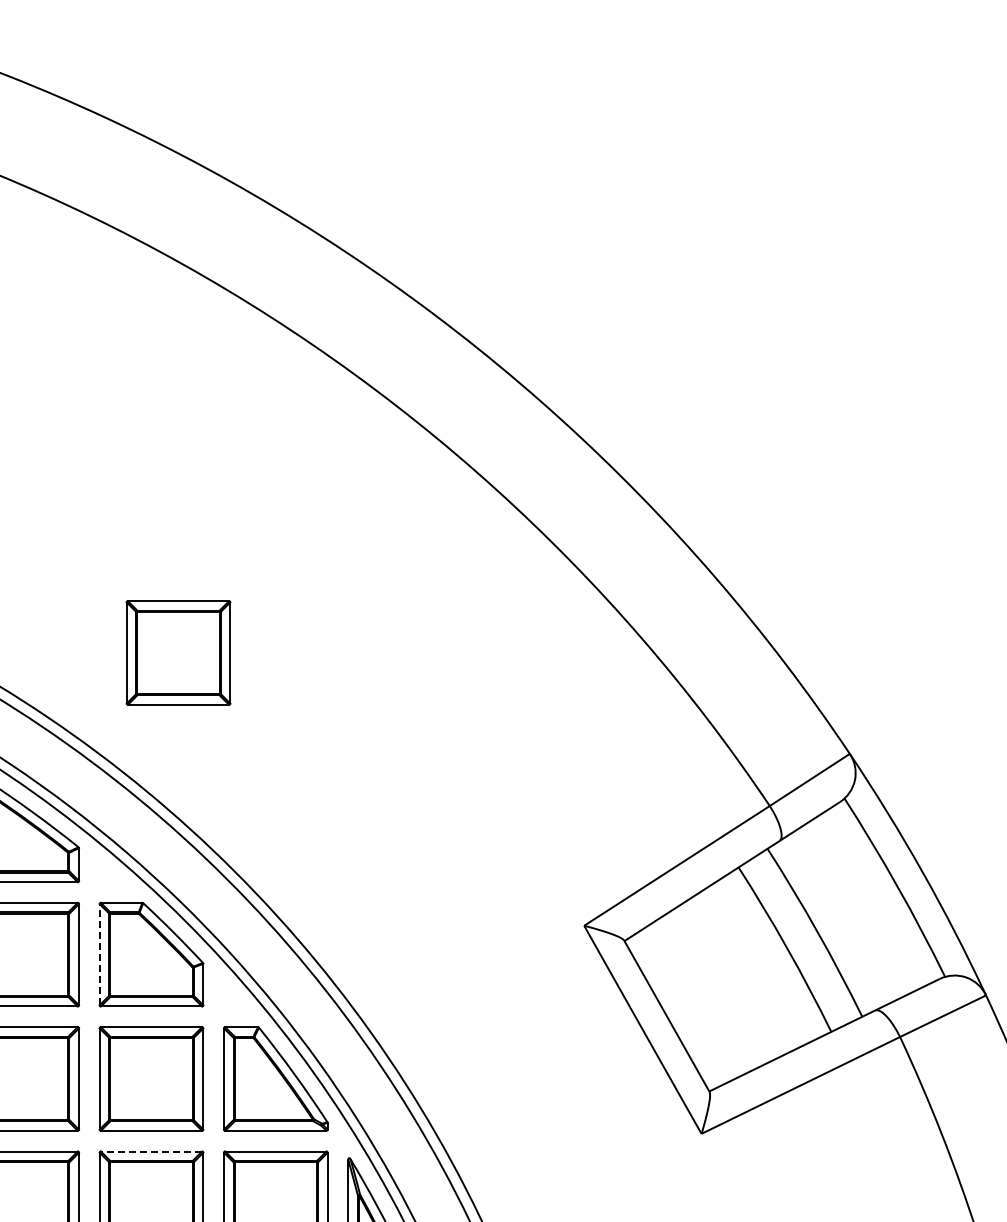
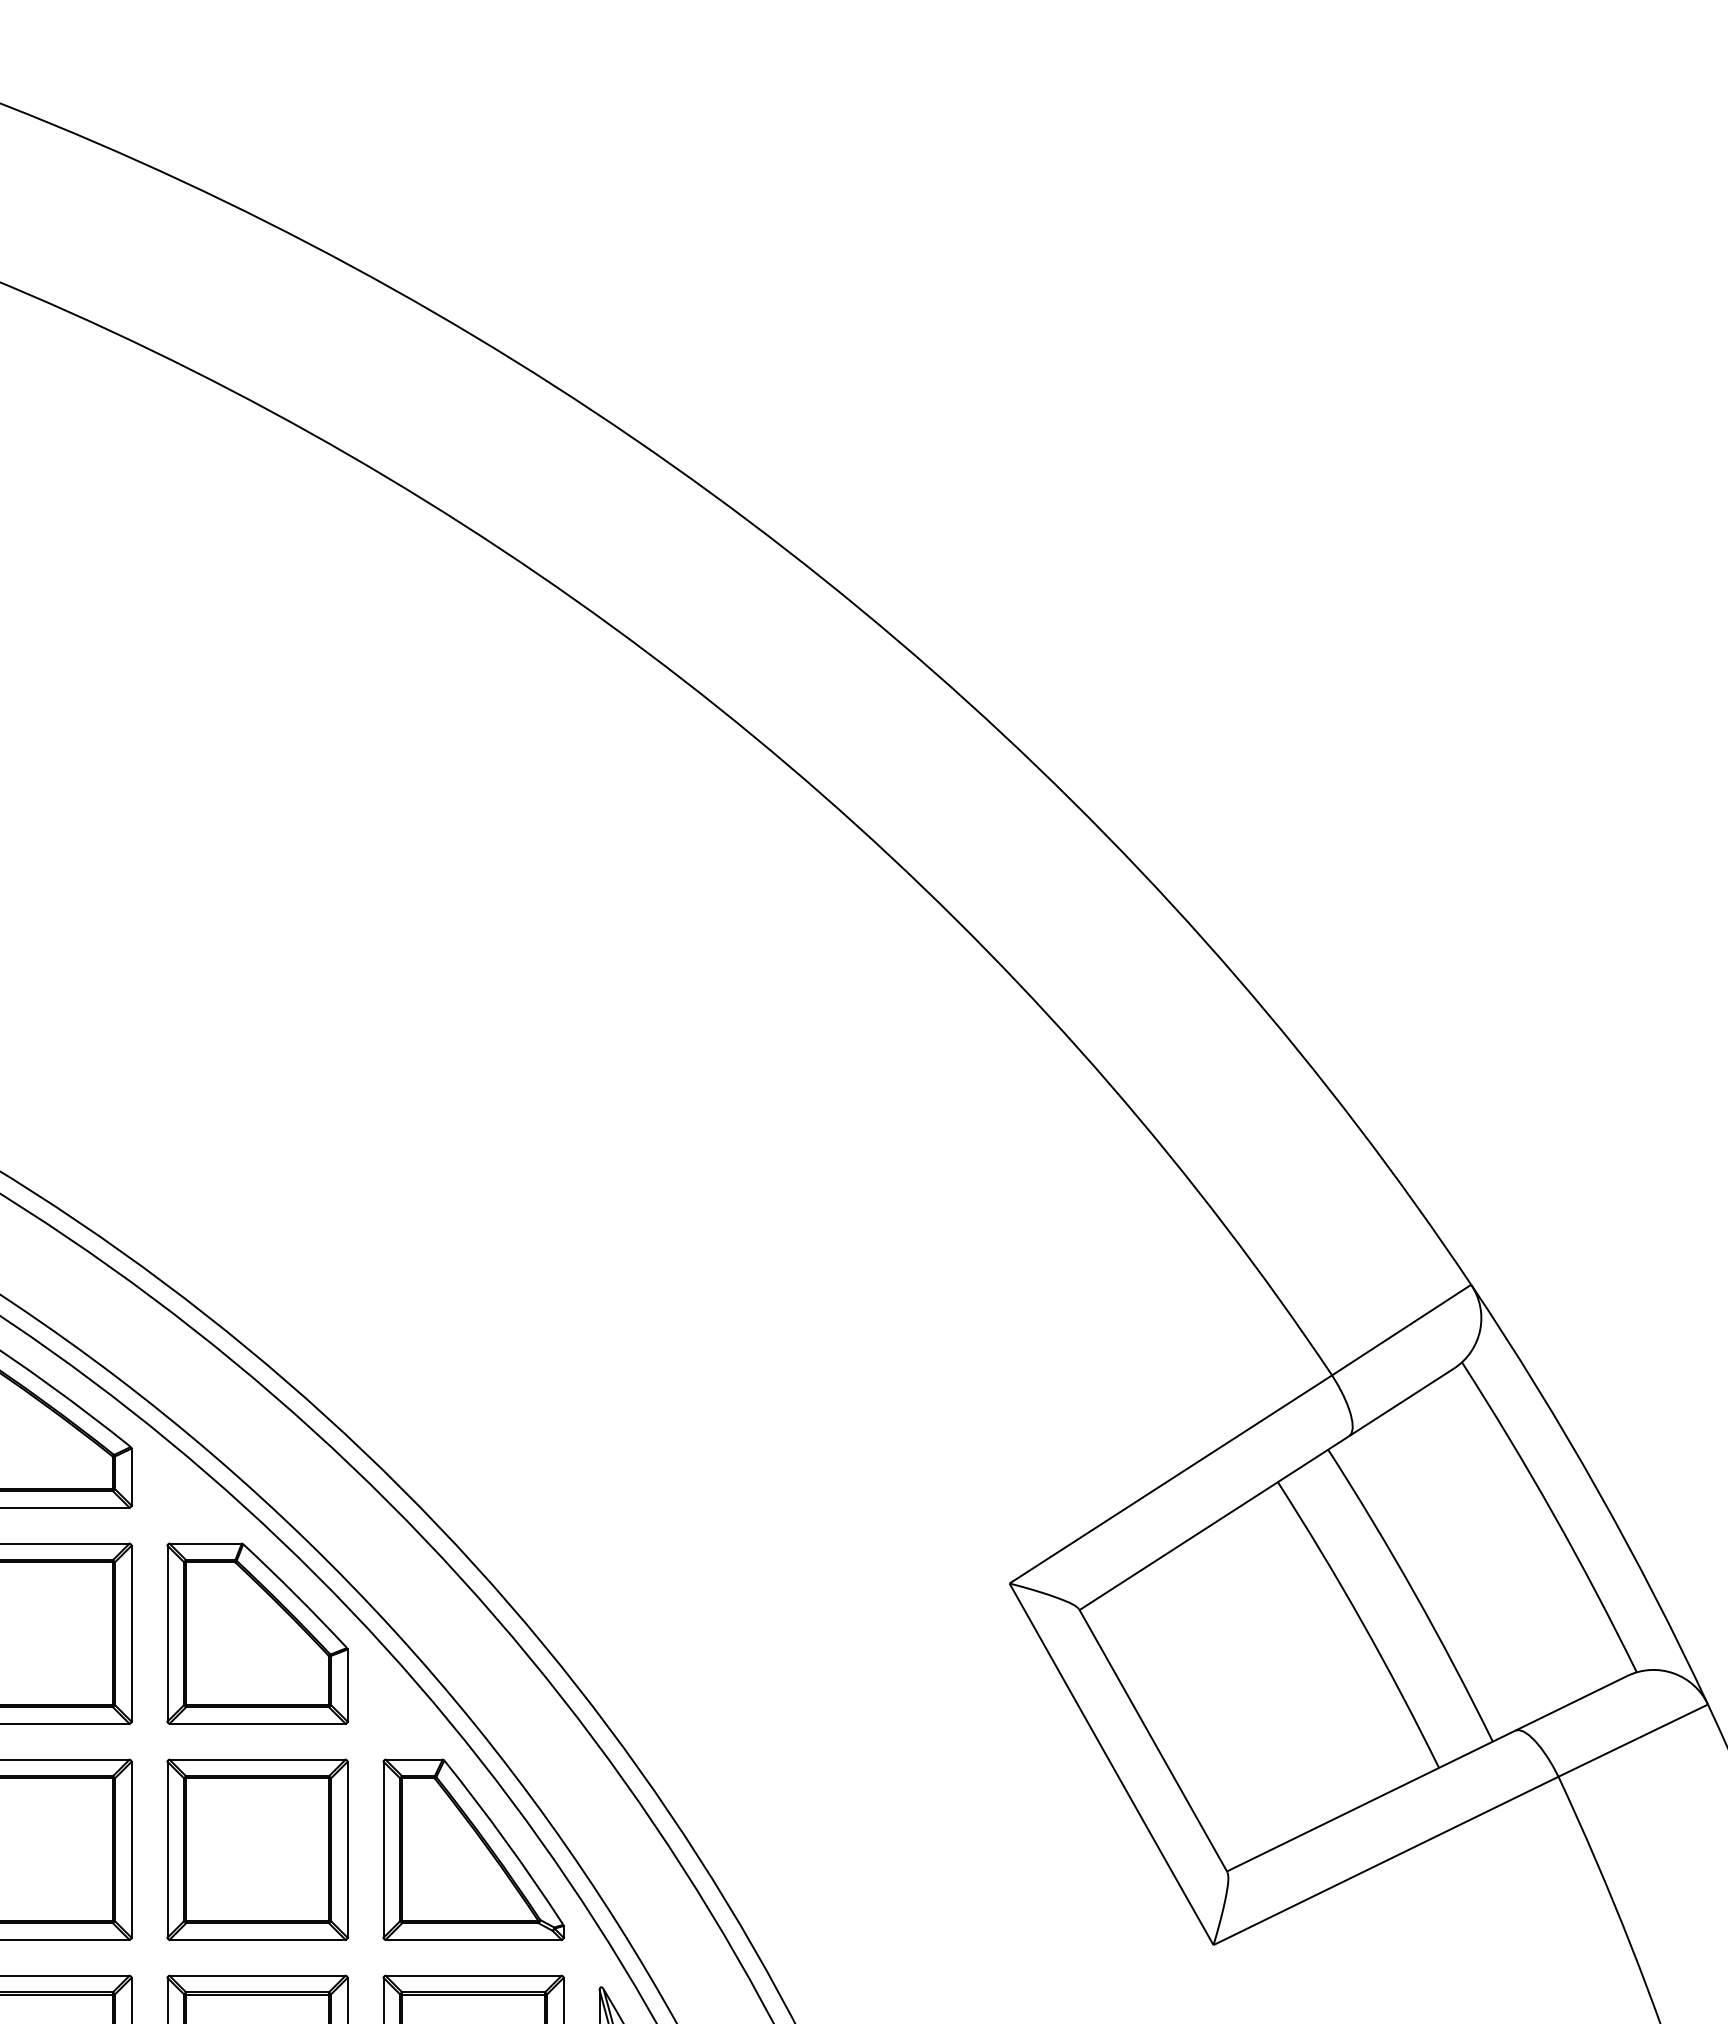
part: (178, 652) -> (304, 1108), removed
line: (99, 954) -> (167, 1633), dashed -> solid
line: (151, 1151) -> (257, 1975), dashed -> solid

